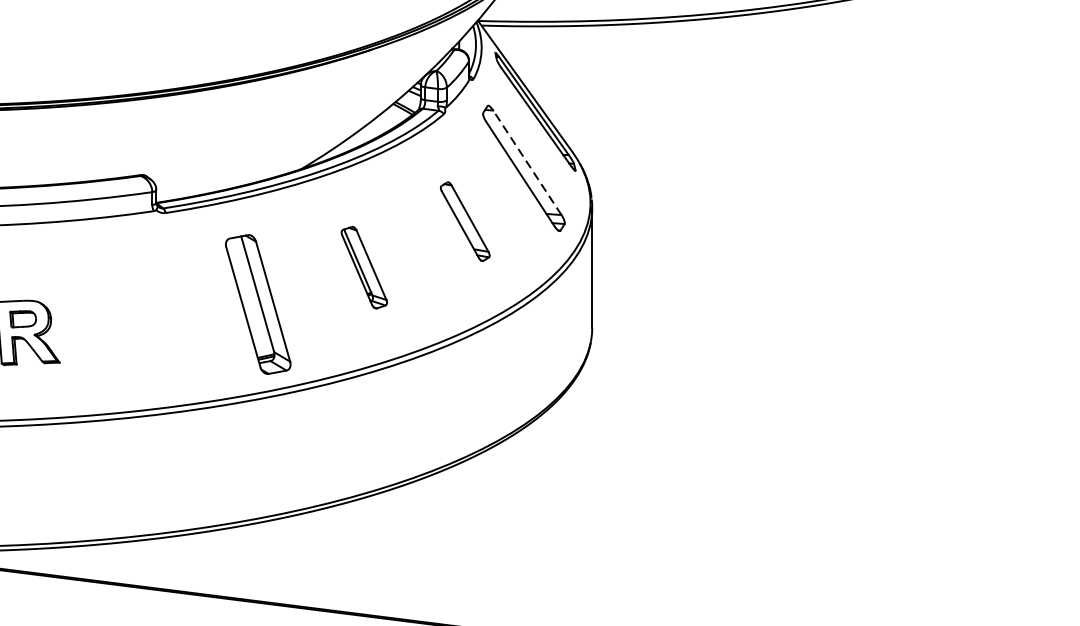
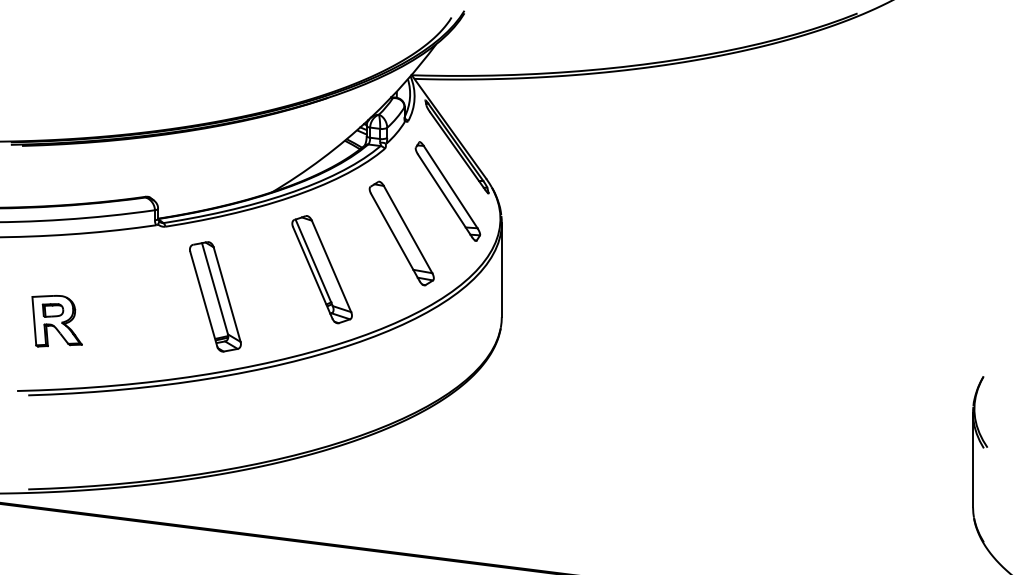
line: (527, 162) -> (450, 186), dashed -> solid
part: (465, 221) -> (401, 233), size x1.67
part: (363, 267) -> (321, 269), size x1.67
part: (258, 304) -> (215, 296), moved

